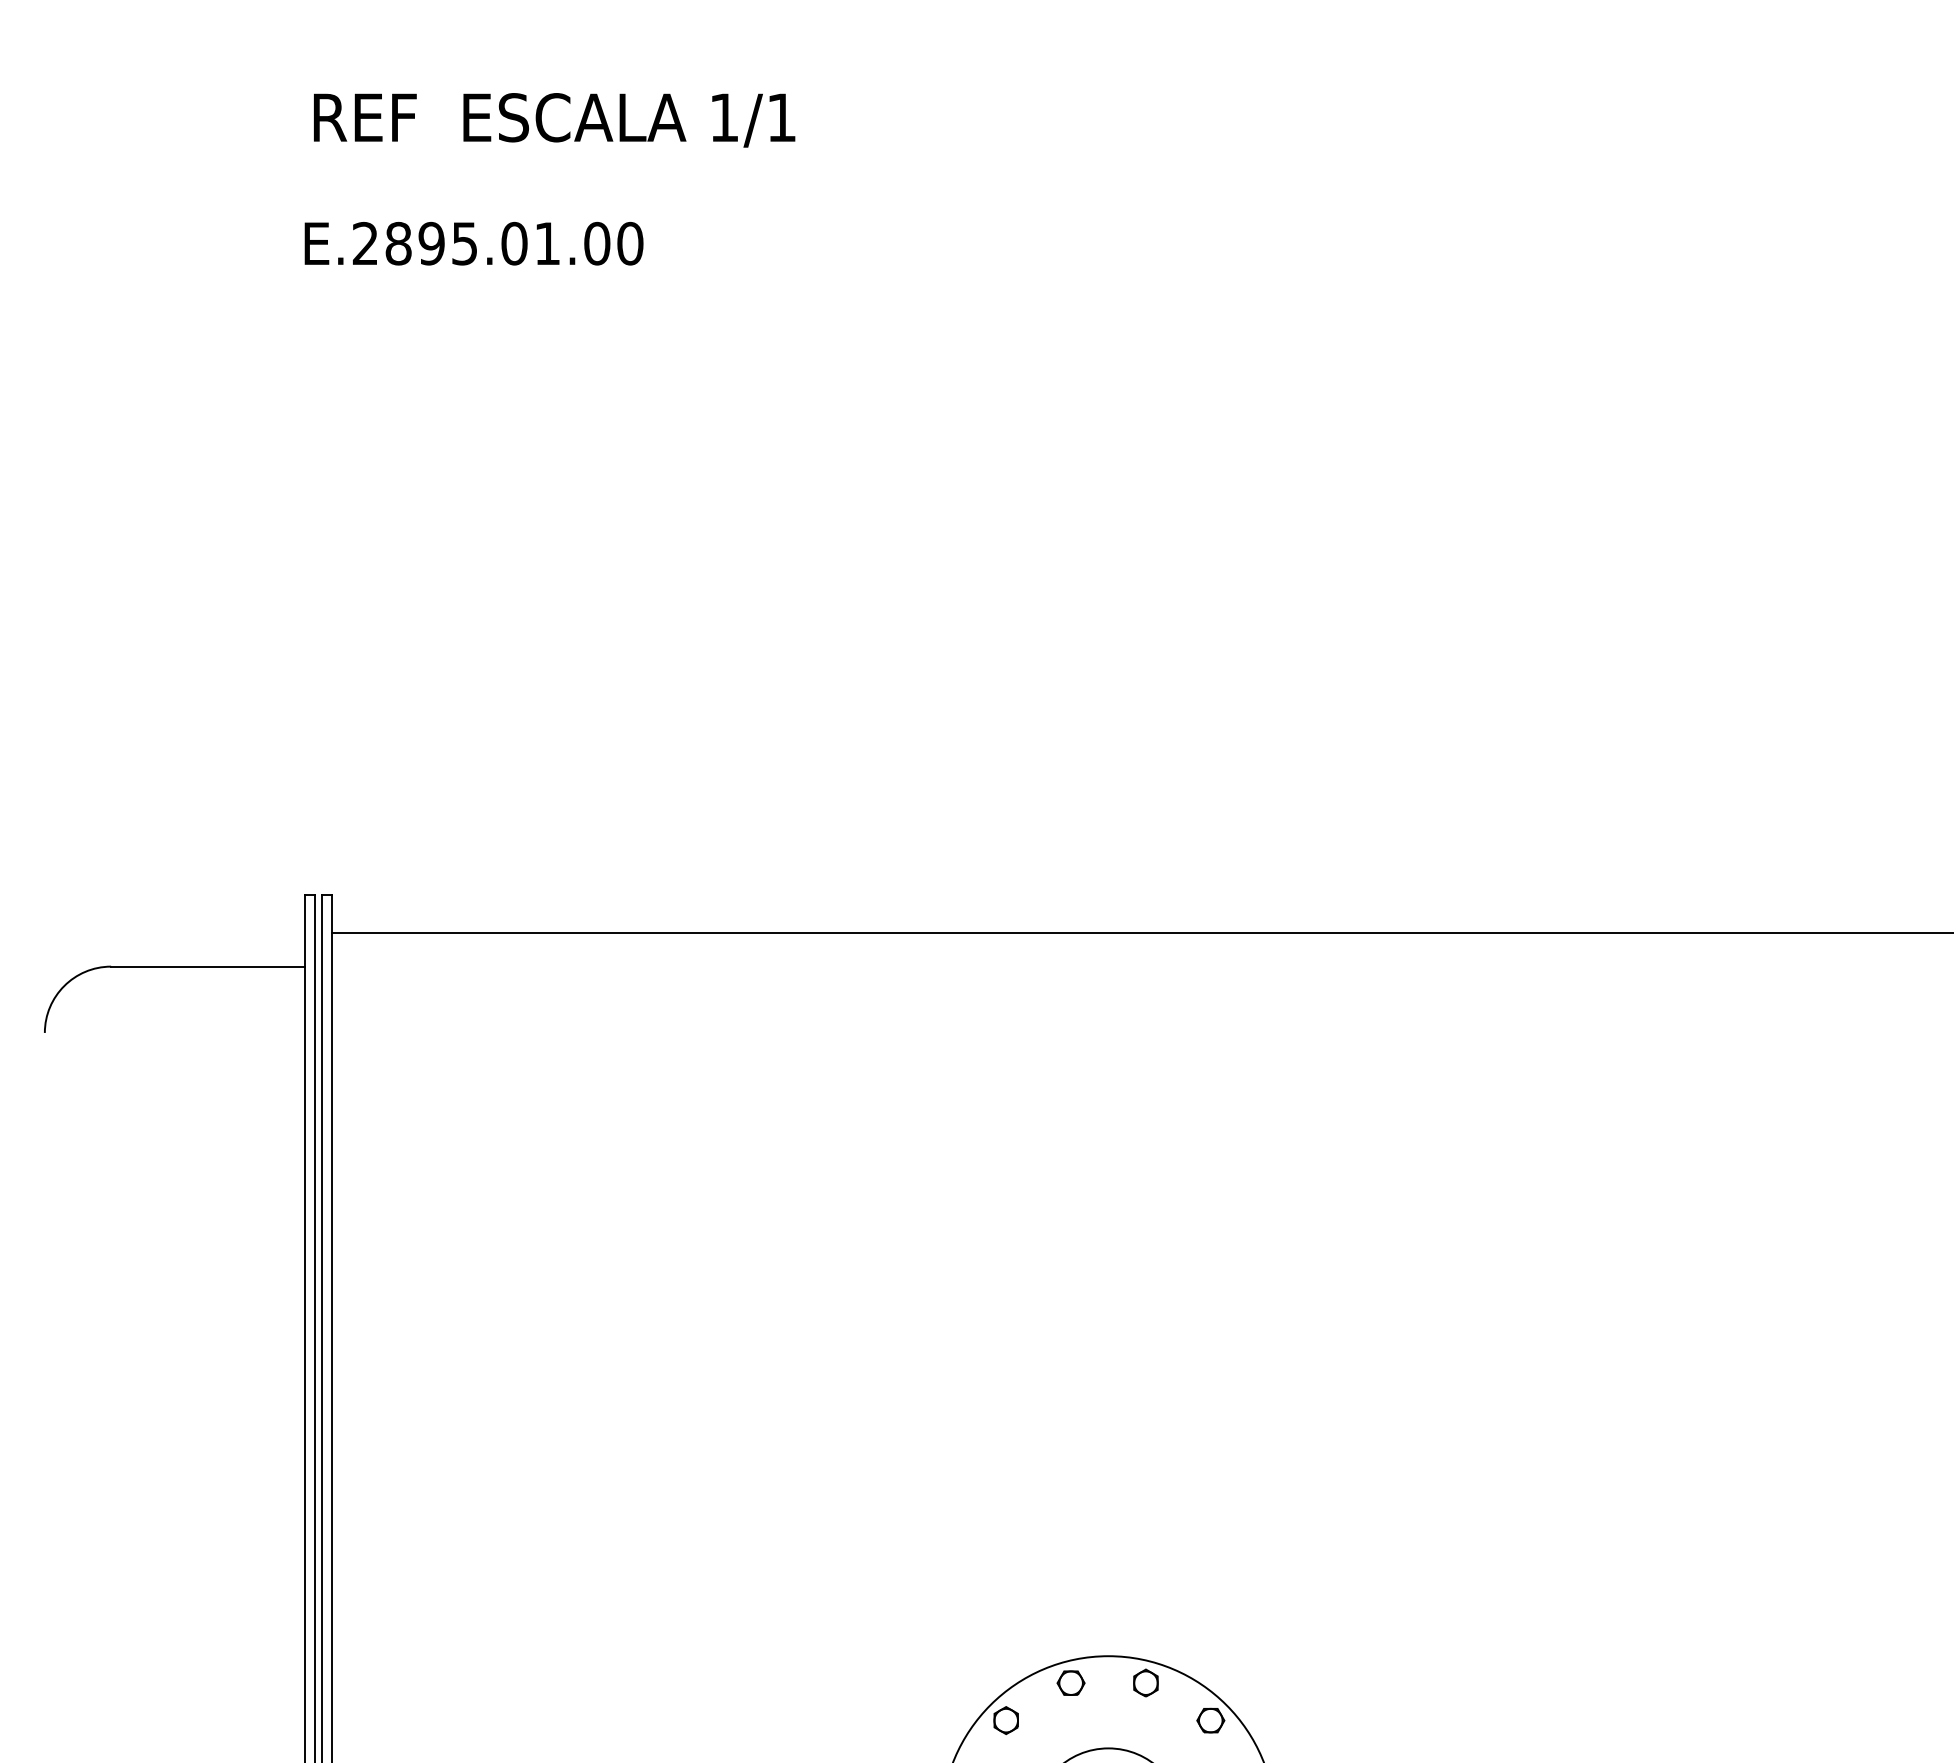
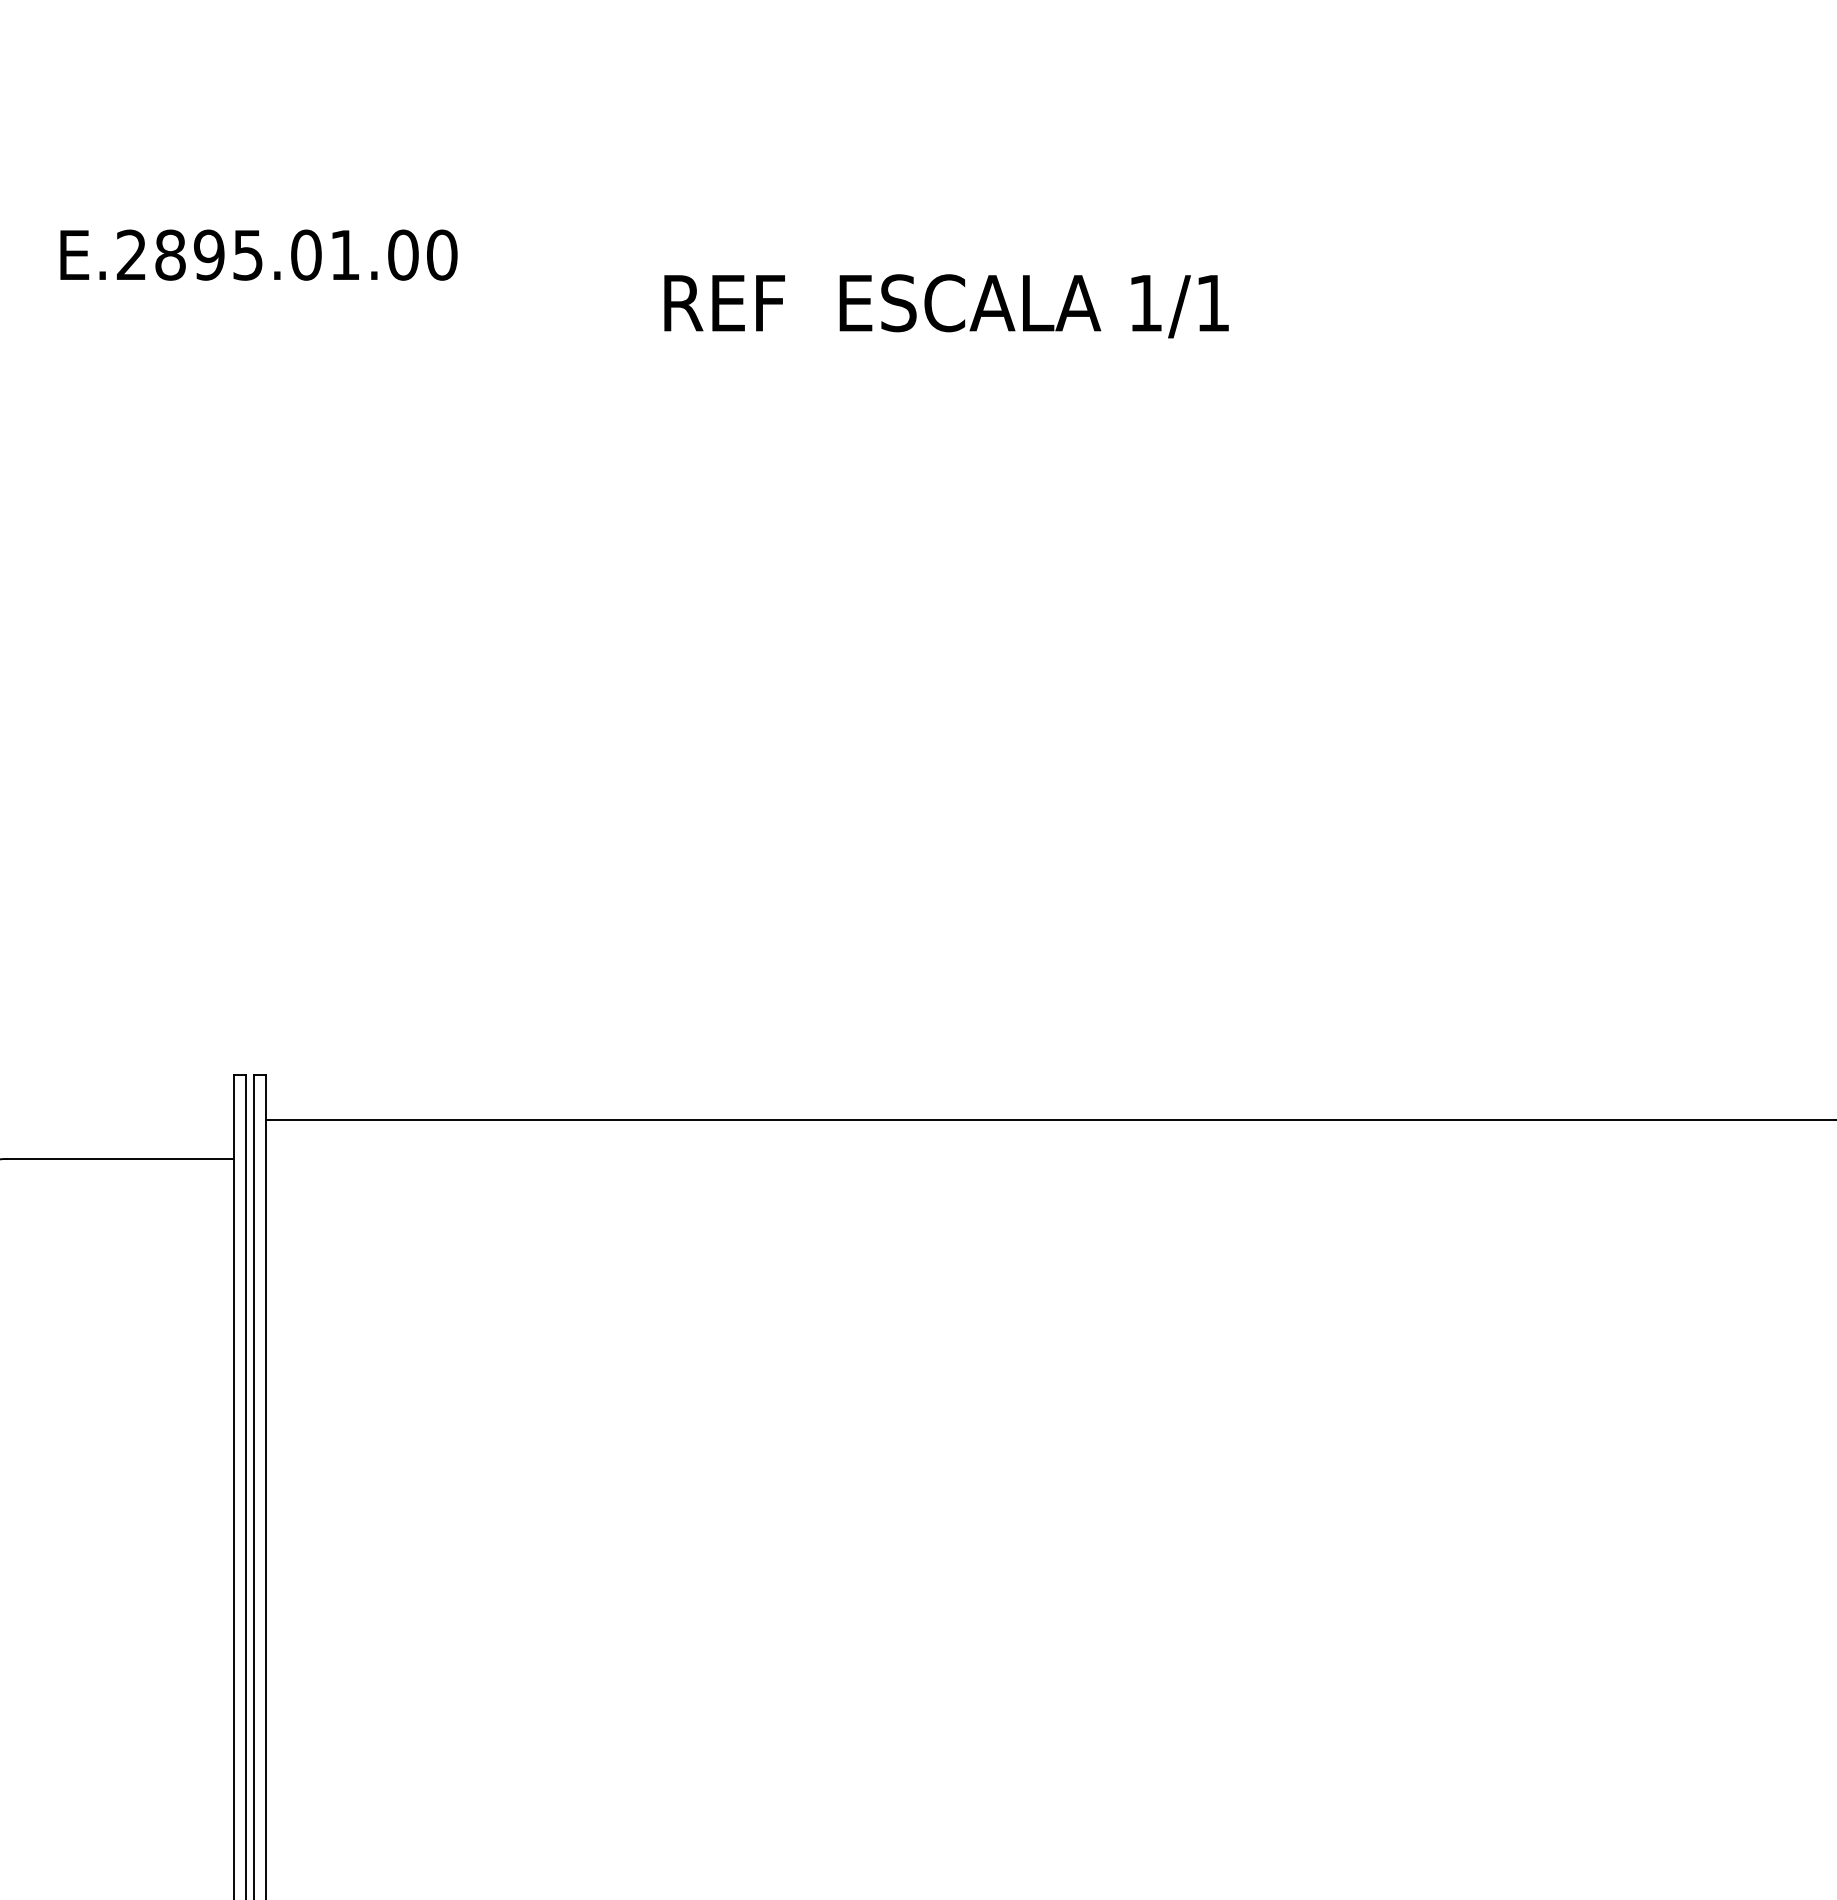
text: (554, 120) -> (946, 306), moved
text: (473, 243) -> (258, 254), moved

